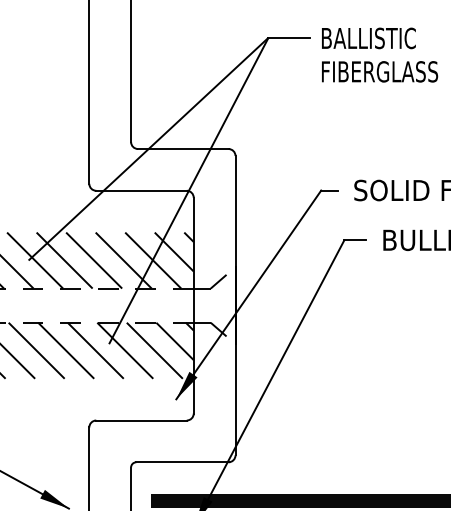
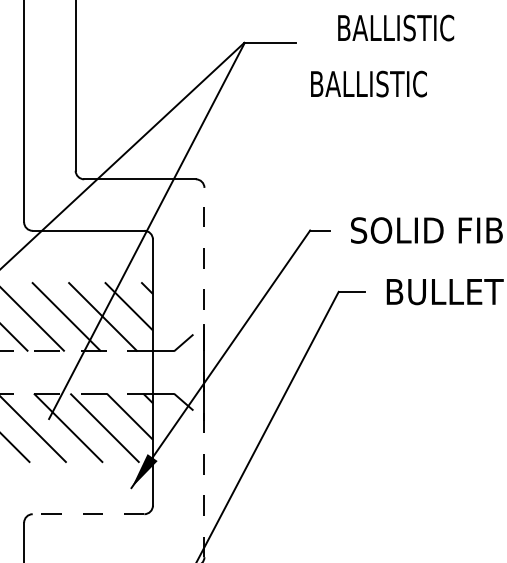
text: (368, 38) -> (395, 28), moved
text: (380, 71) -> (383, 83), FIBERGLASS -> BALLISTIC
line: (235, 305) -> (204, 372), solid -> dashed
line: (141, 420) -> (88, 514), solid -> dashed

